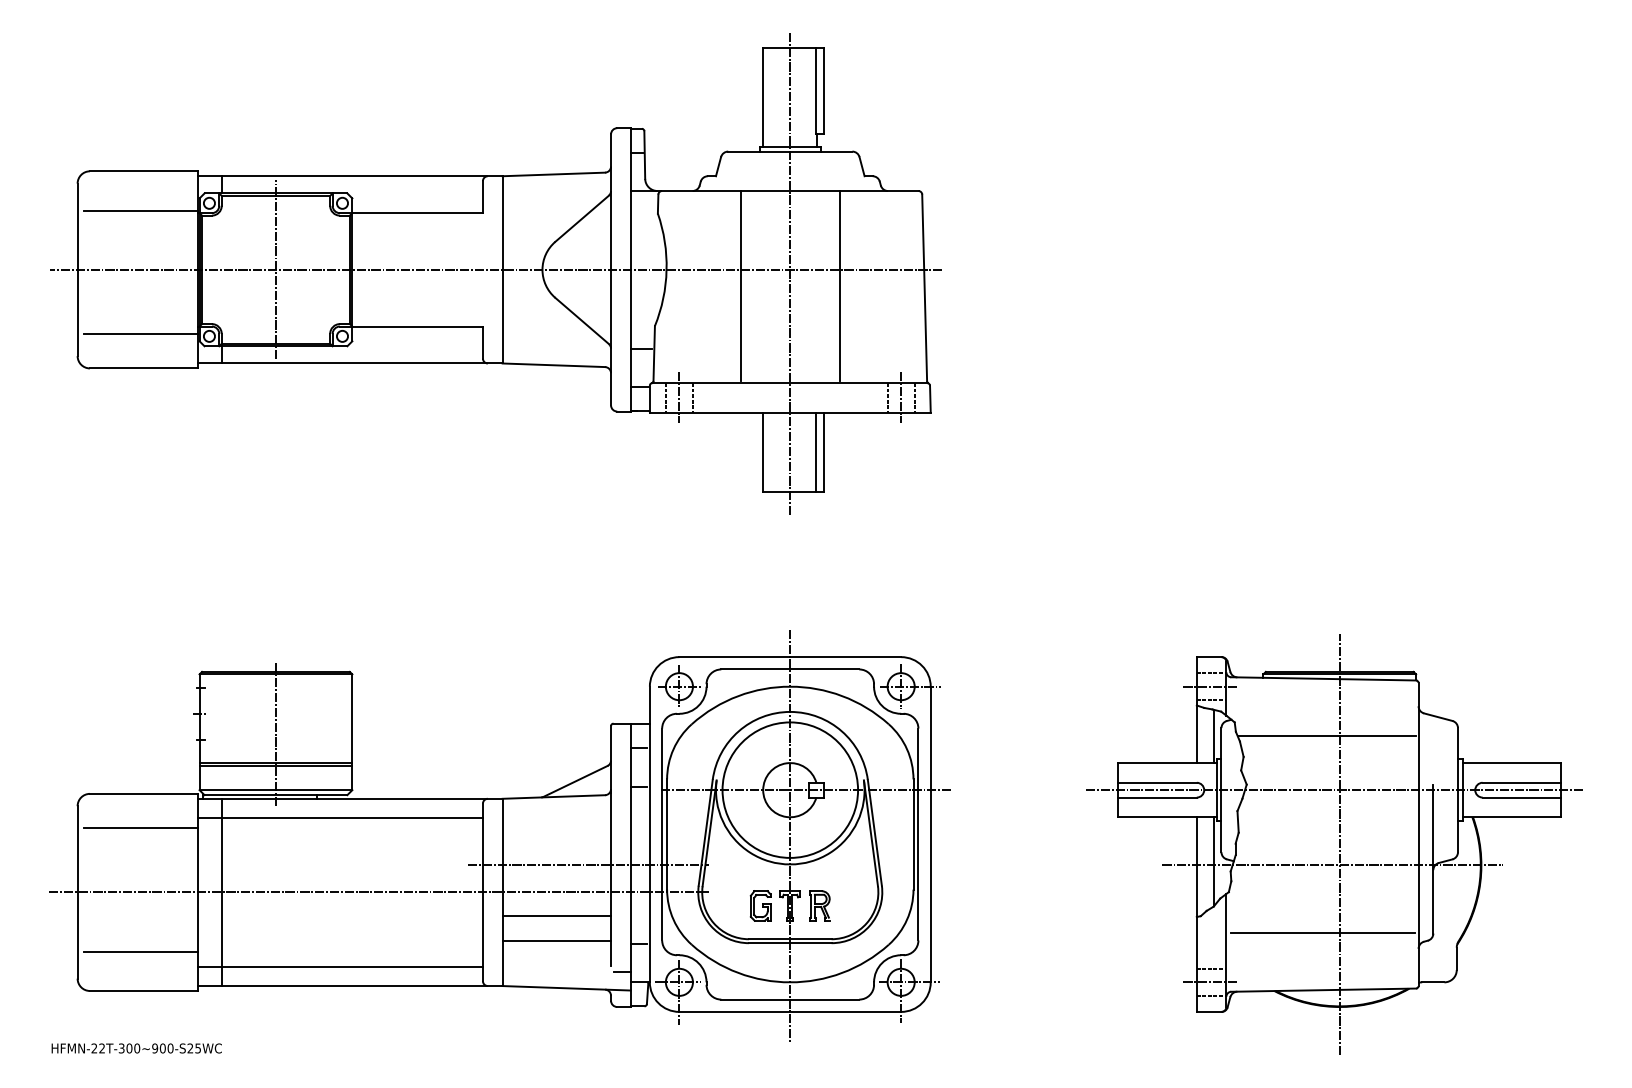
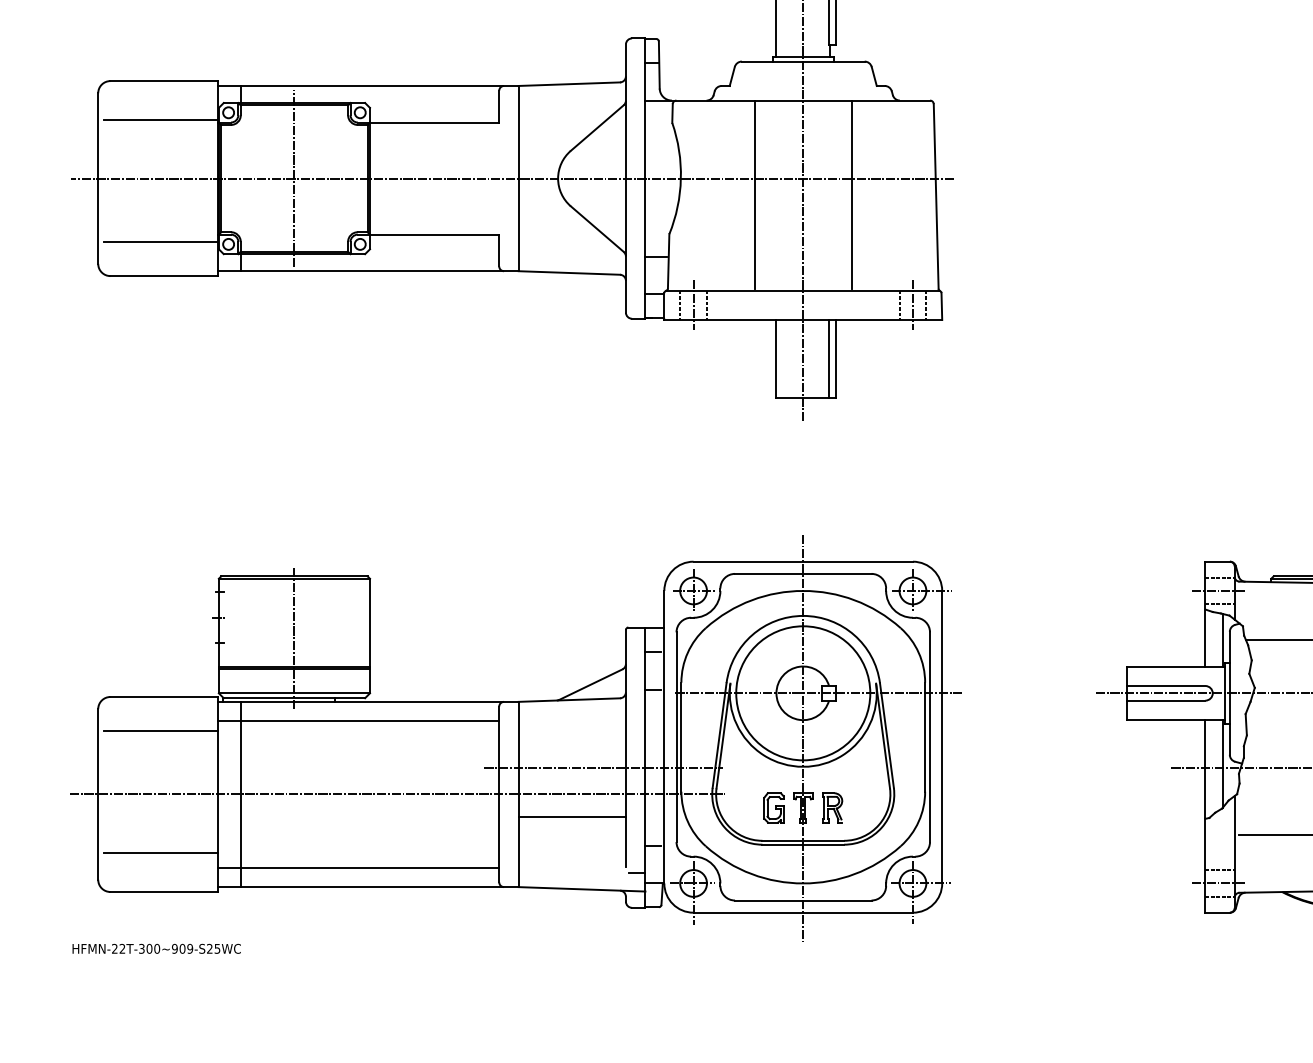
line: (556, 940) -> (571, 842), removed
text: (170, 1048) -> (190, 948), HFMN-22T-300~900-S25WC -> HFMN-22T-300~909-S25WC

